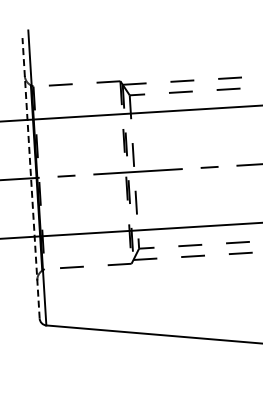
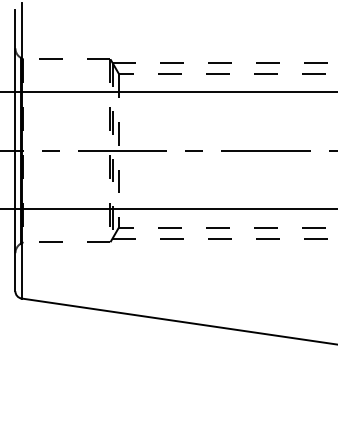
line: (31, 178) -> (15, 150), dashed -> solid

